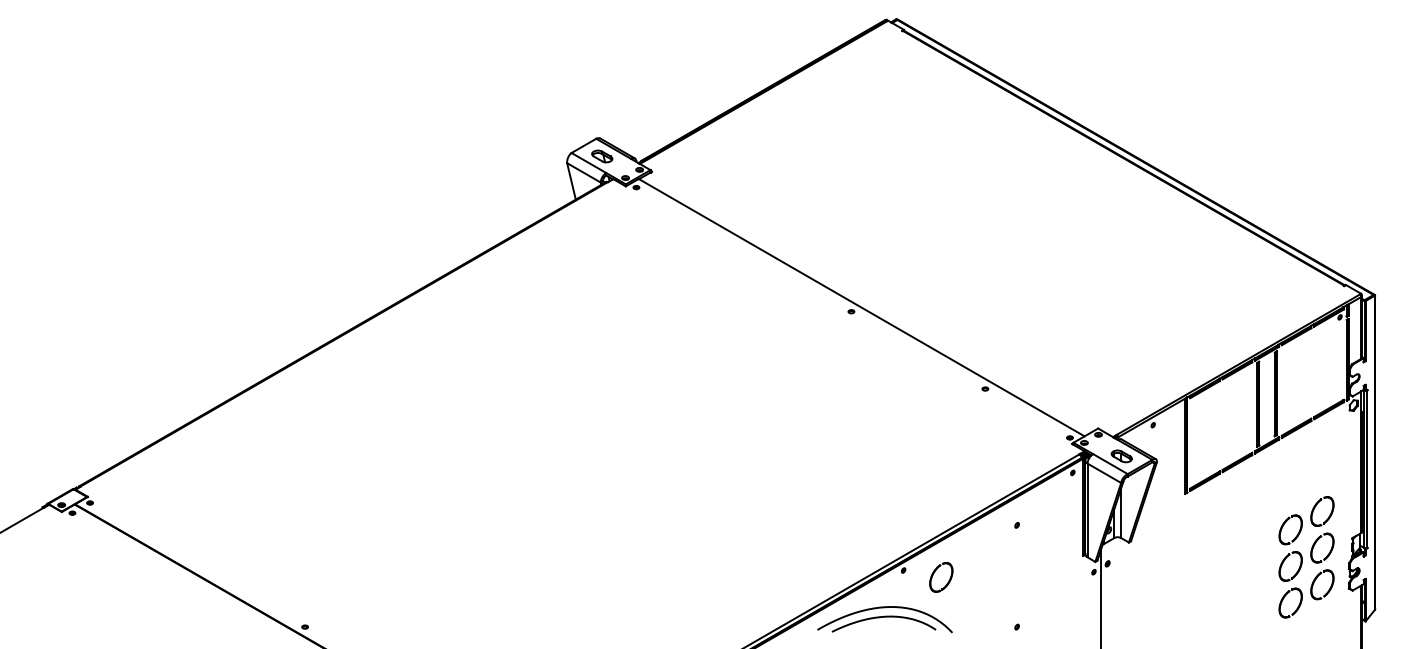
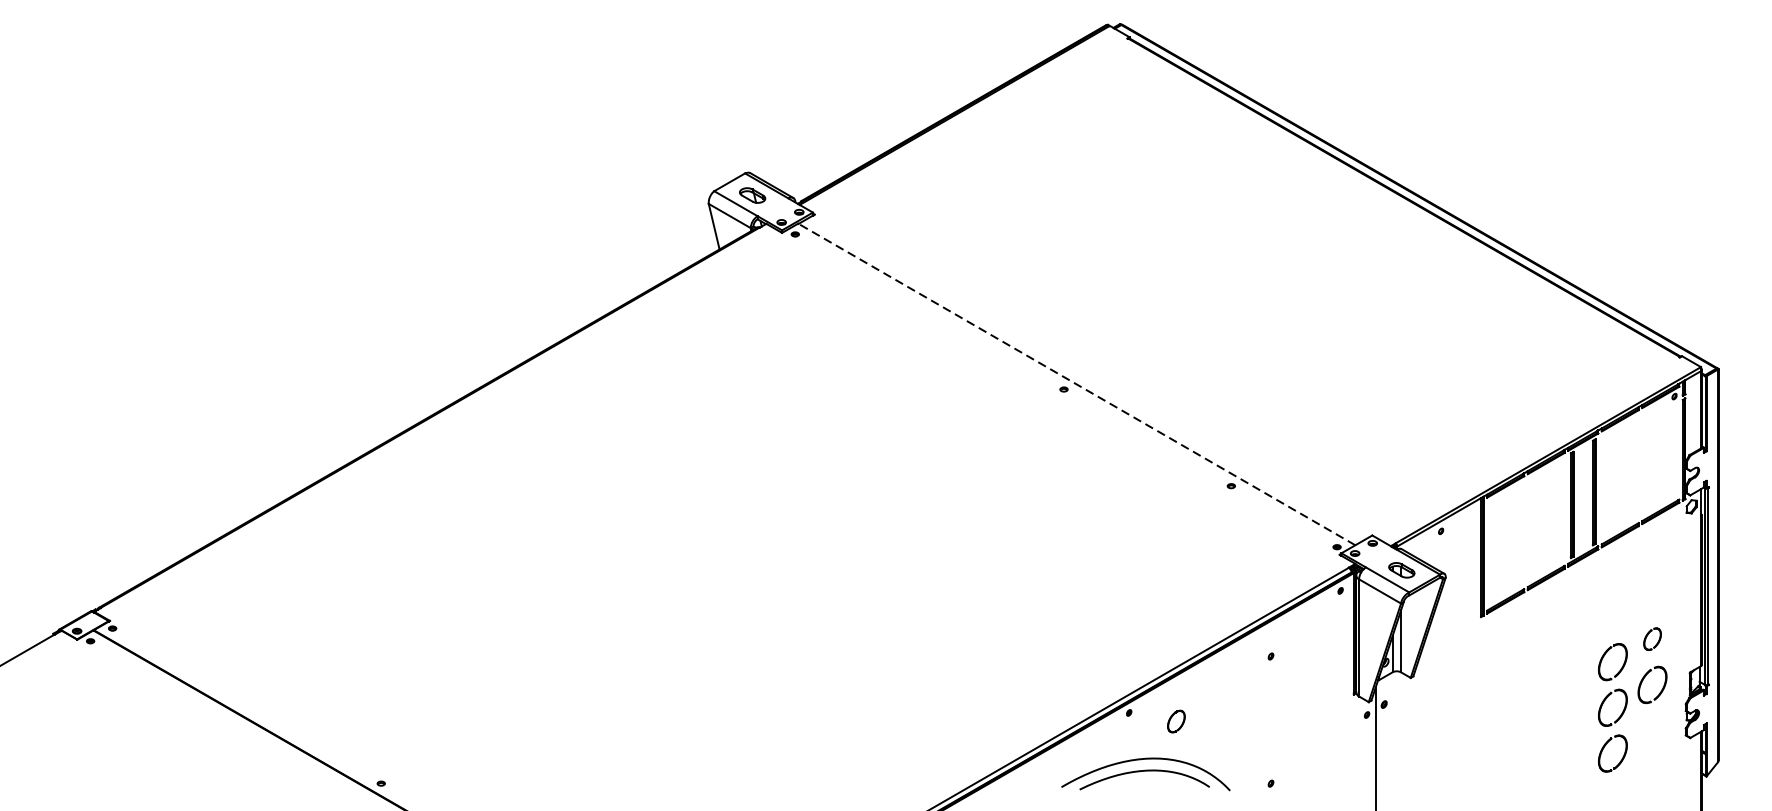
line: (861, 307) -> (1076, 384), solid -> dashed
part: (1322, 511) -> (1652, 639), size x0.6
part: (941, 577) -> (1176, 721), size x0.6
part: (1315, 581) -> (1643, 726), removed
part: (884, 619) -> (1145, 774), moved

